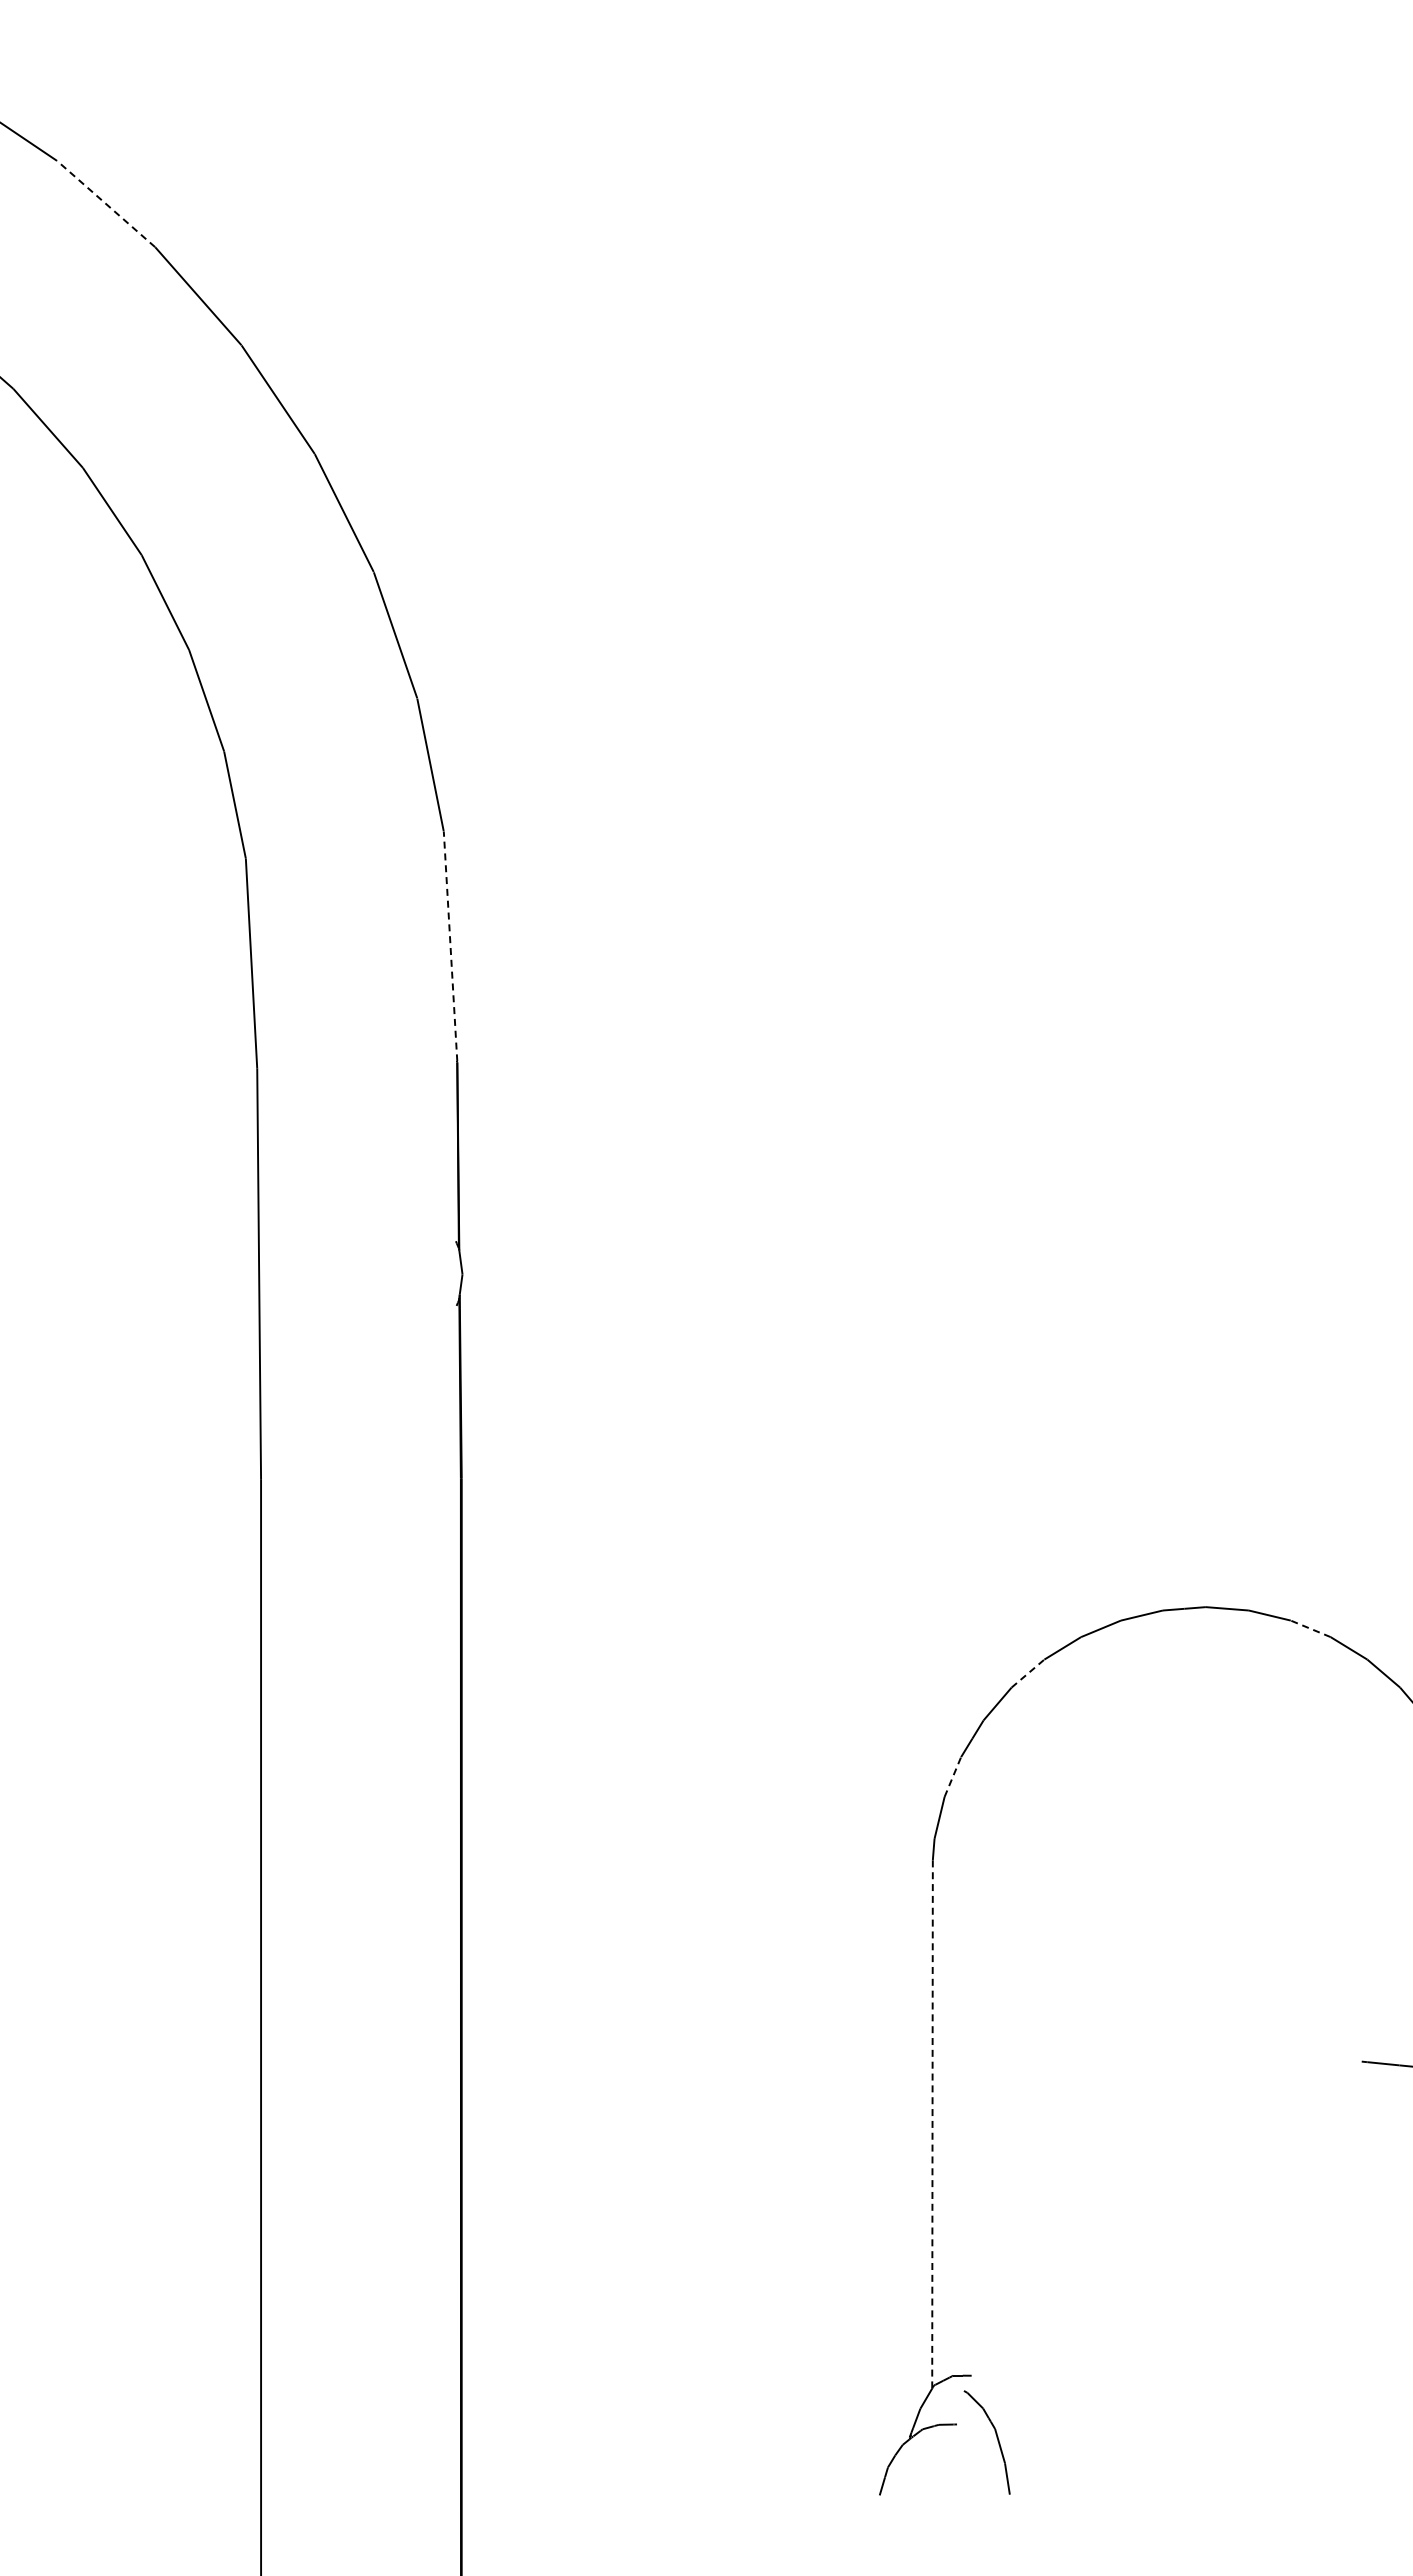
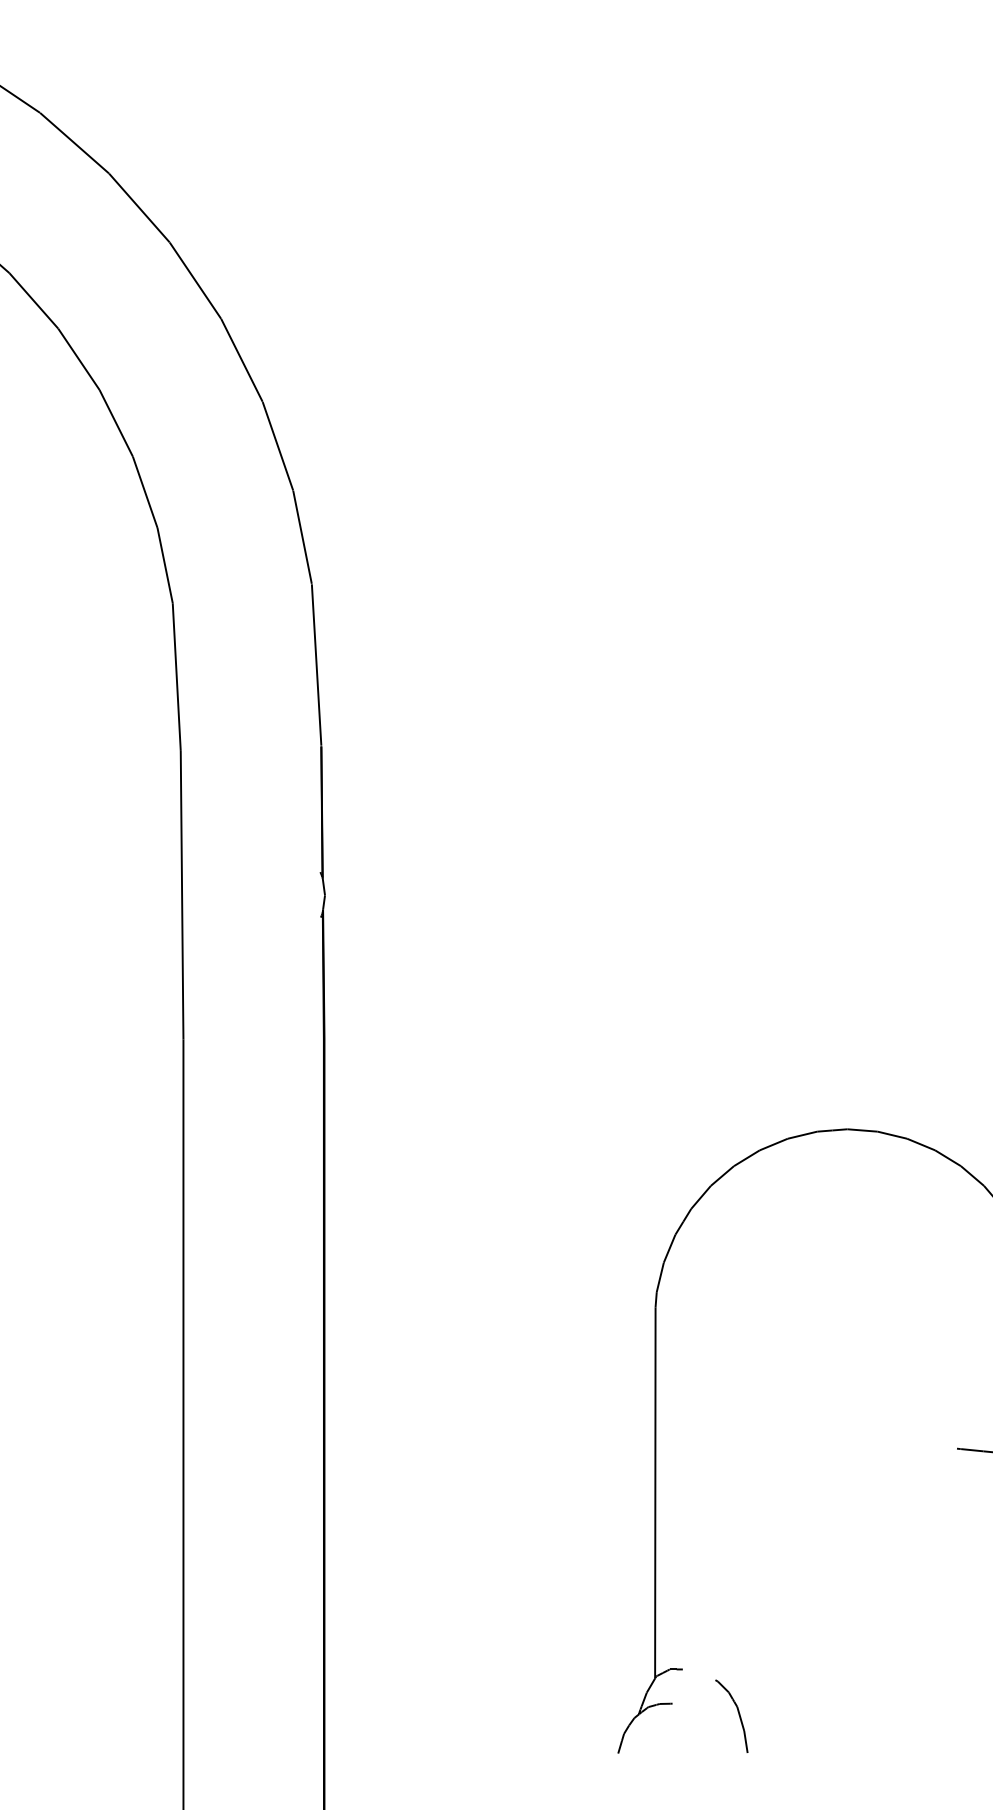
line: (105, 203) -> (74, 142), dashed -> solid
line: (450, 946) -> (316, 664), dashed -> solid
line: (1310, 1628) -> (920, 1144), dashed -> solid
line: (1028, 1673) -> (722, 1175), dashed -> solid
line: (952, 1777) -> (669, 1249), dashed -> solid
line: (932, 2124) -> (655, 1492), dashed -> solid
part: (996, 2438) -> (738, 1713), moved

